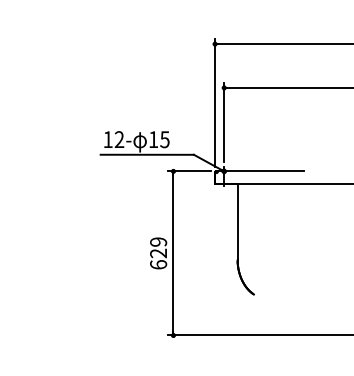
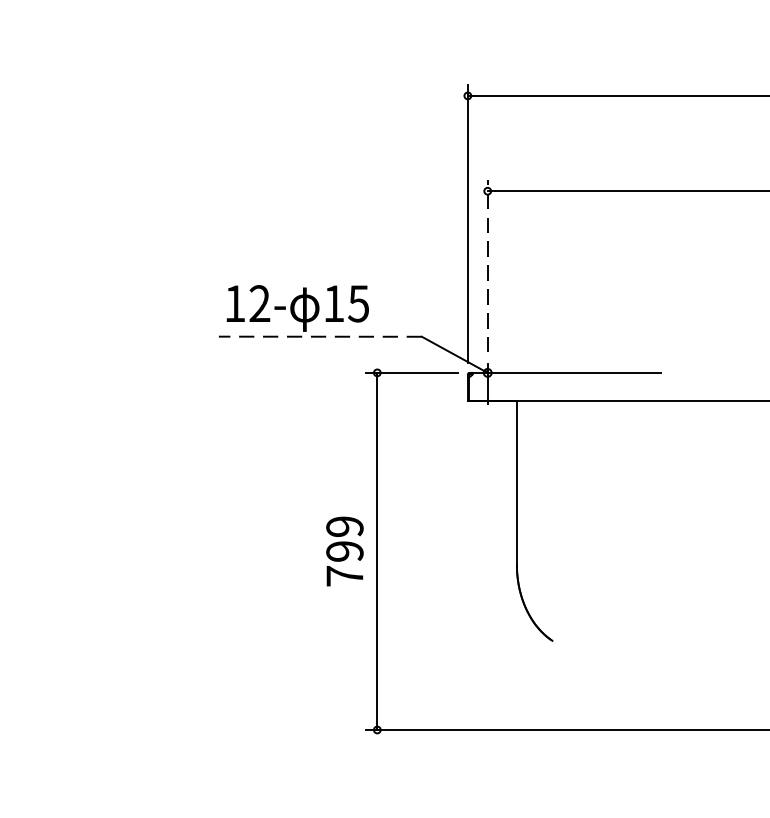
line: (224, 122) -> (488, 266), solid -> dashed
line: (147, 154) -> (320, 336), solid -> dashed
text: (158, 258) -> (344, 562), 629 -> 799

